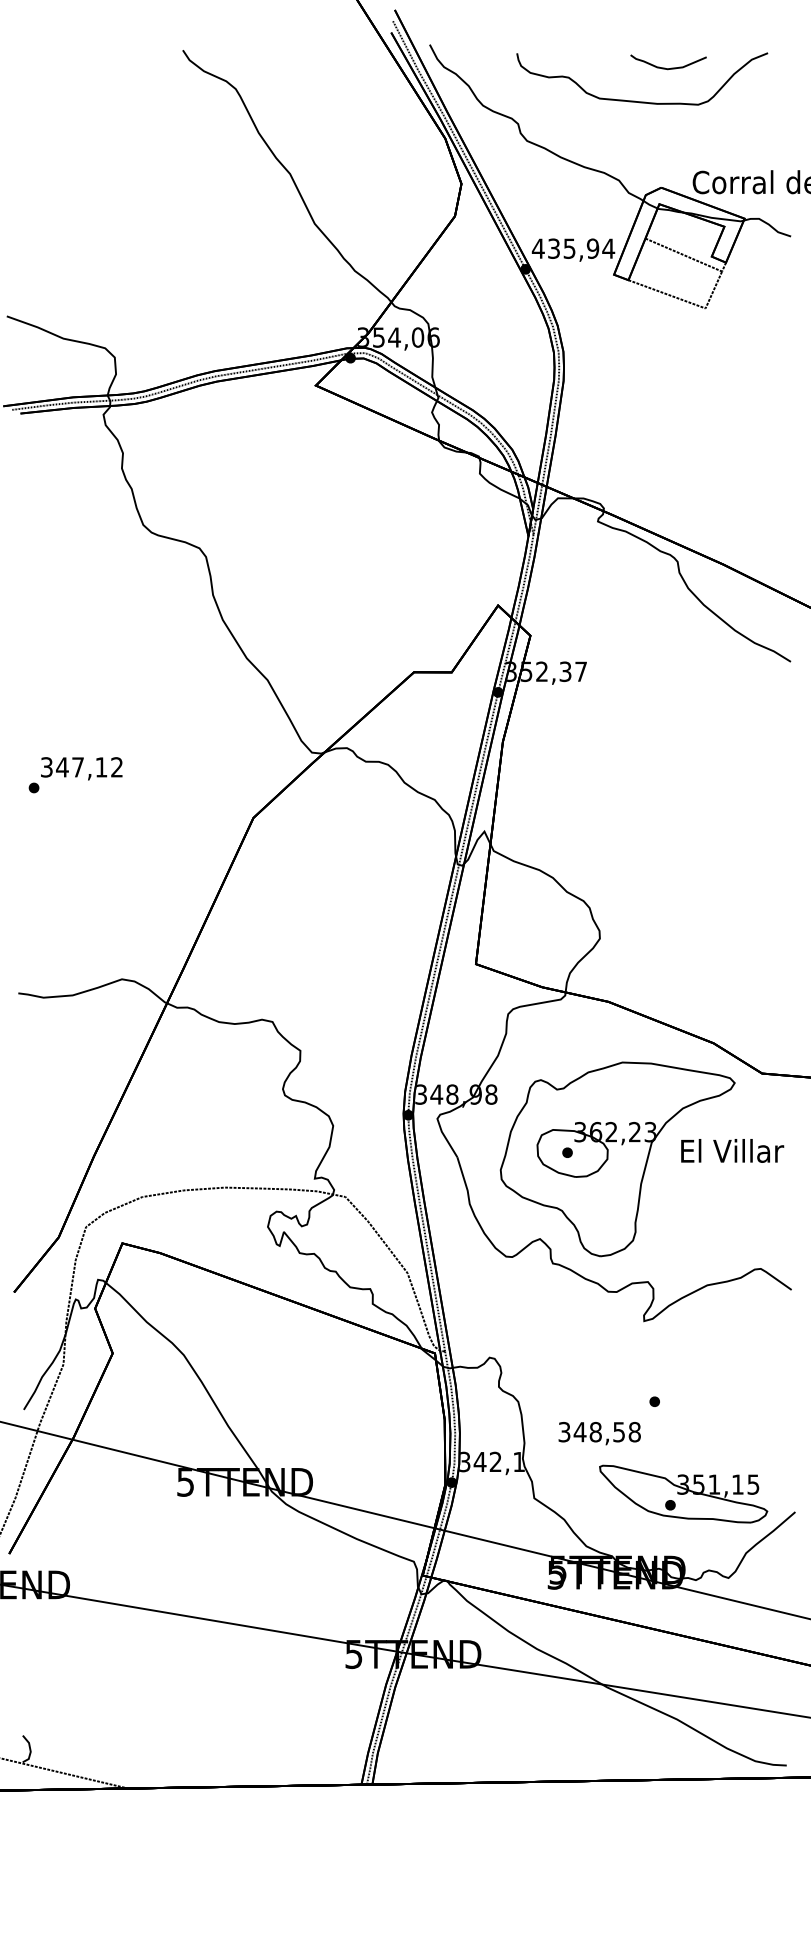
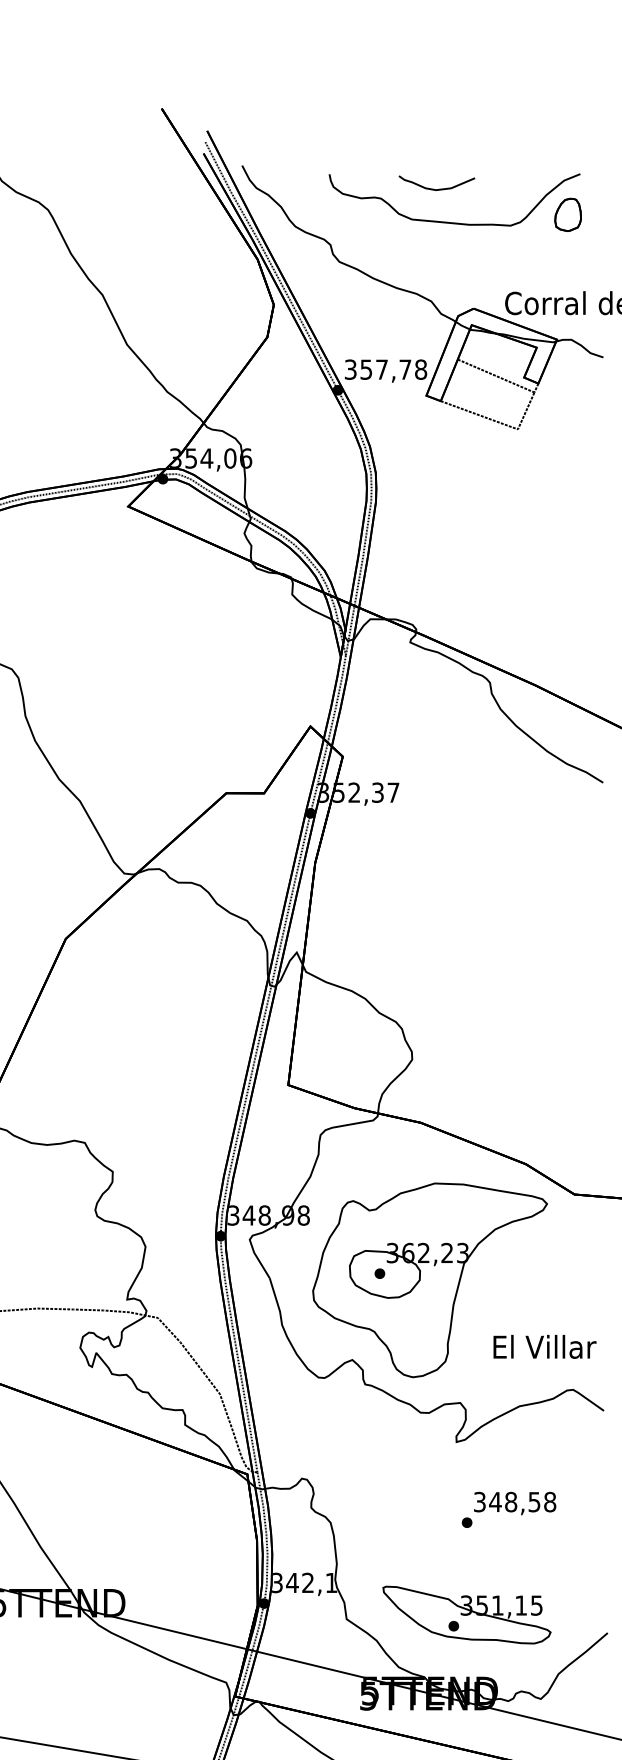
curve: (665, 67) -> (433, 188), moved
part: (755, 93) -> (567, 214), added
text: (573, 248) -> (385, 369), 435,94 -> 357,78
text: (732, 1150) -> (544, 1346), moved
text: (599, 1433) -> (514, 1503), moved
part: (683, 1493) -> (466, 1614), moved

